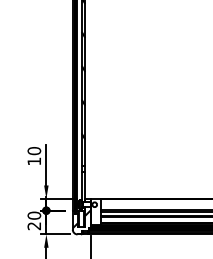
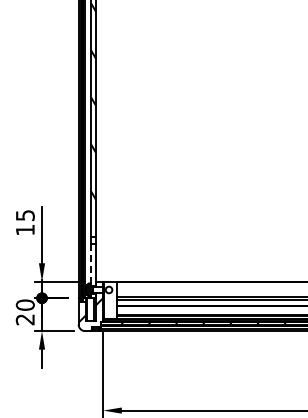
text: (33, 151) -> (24, 215), 10 -> 15
line: (81, 185) -> (90, 263), solid -> dashed

